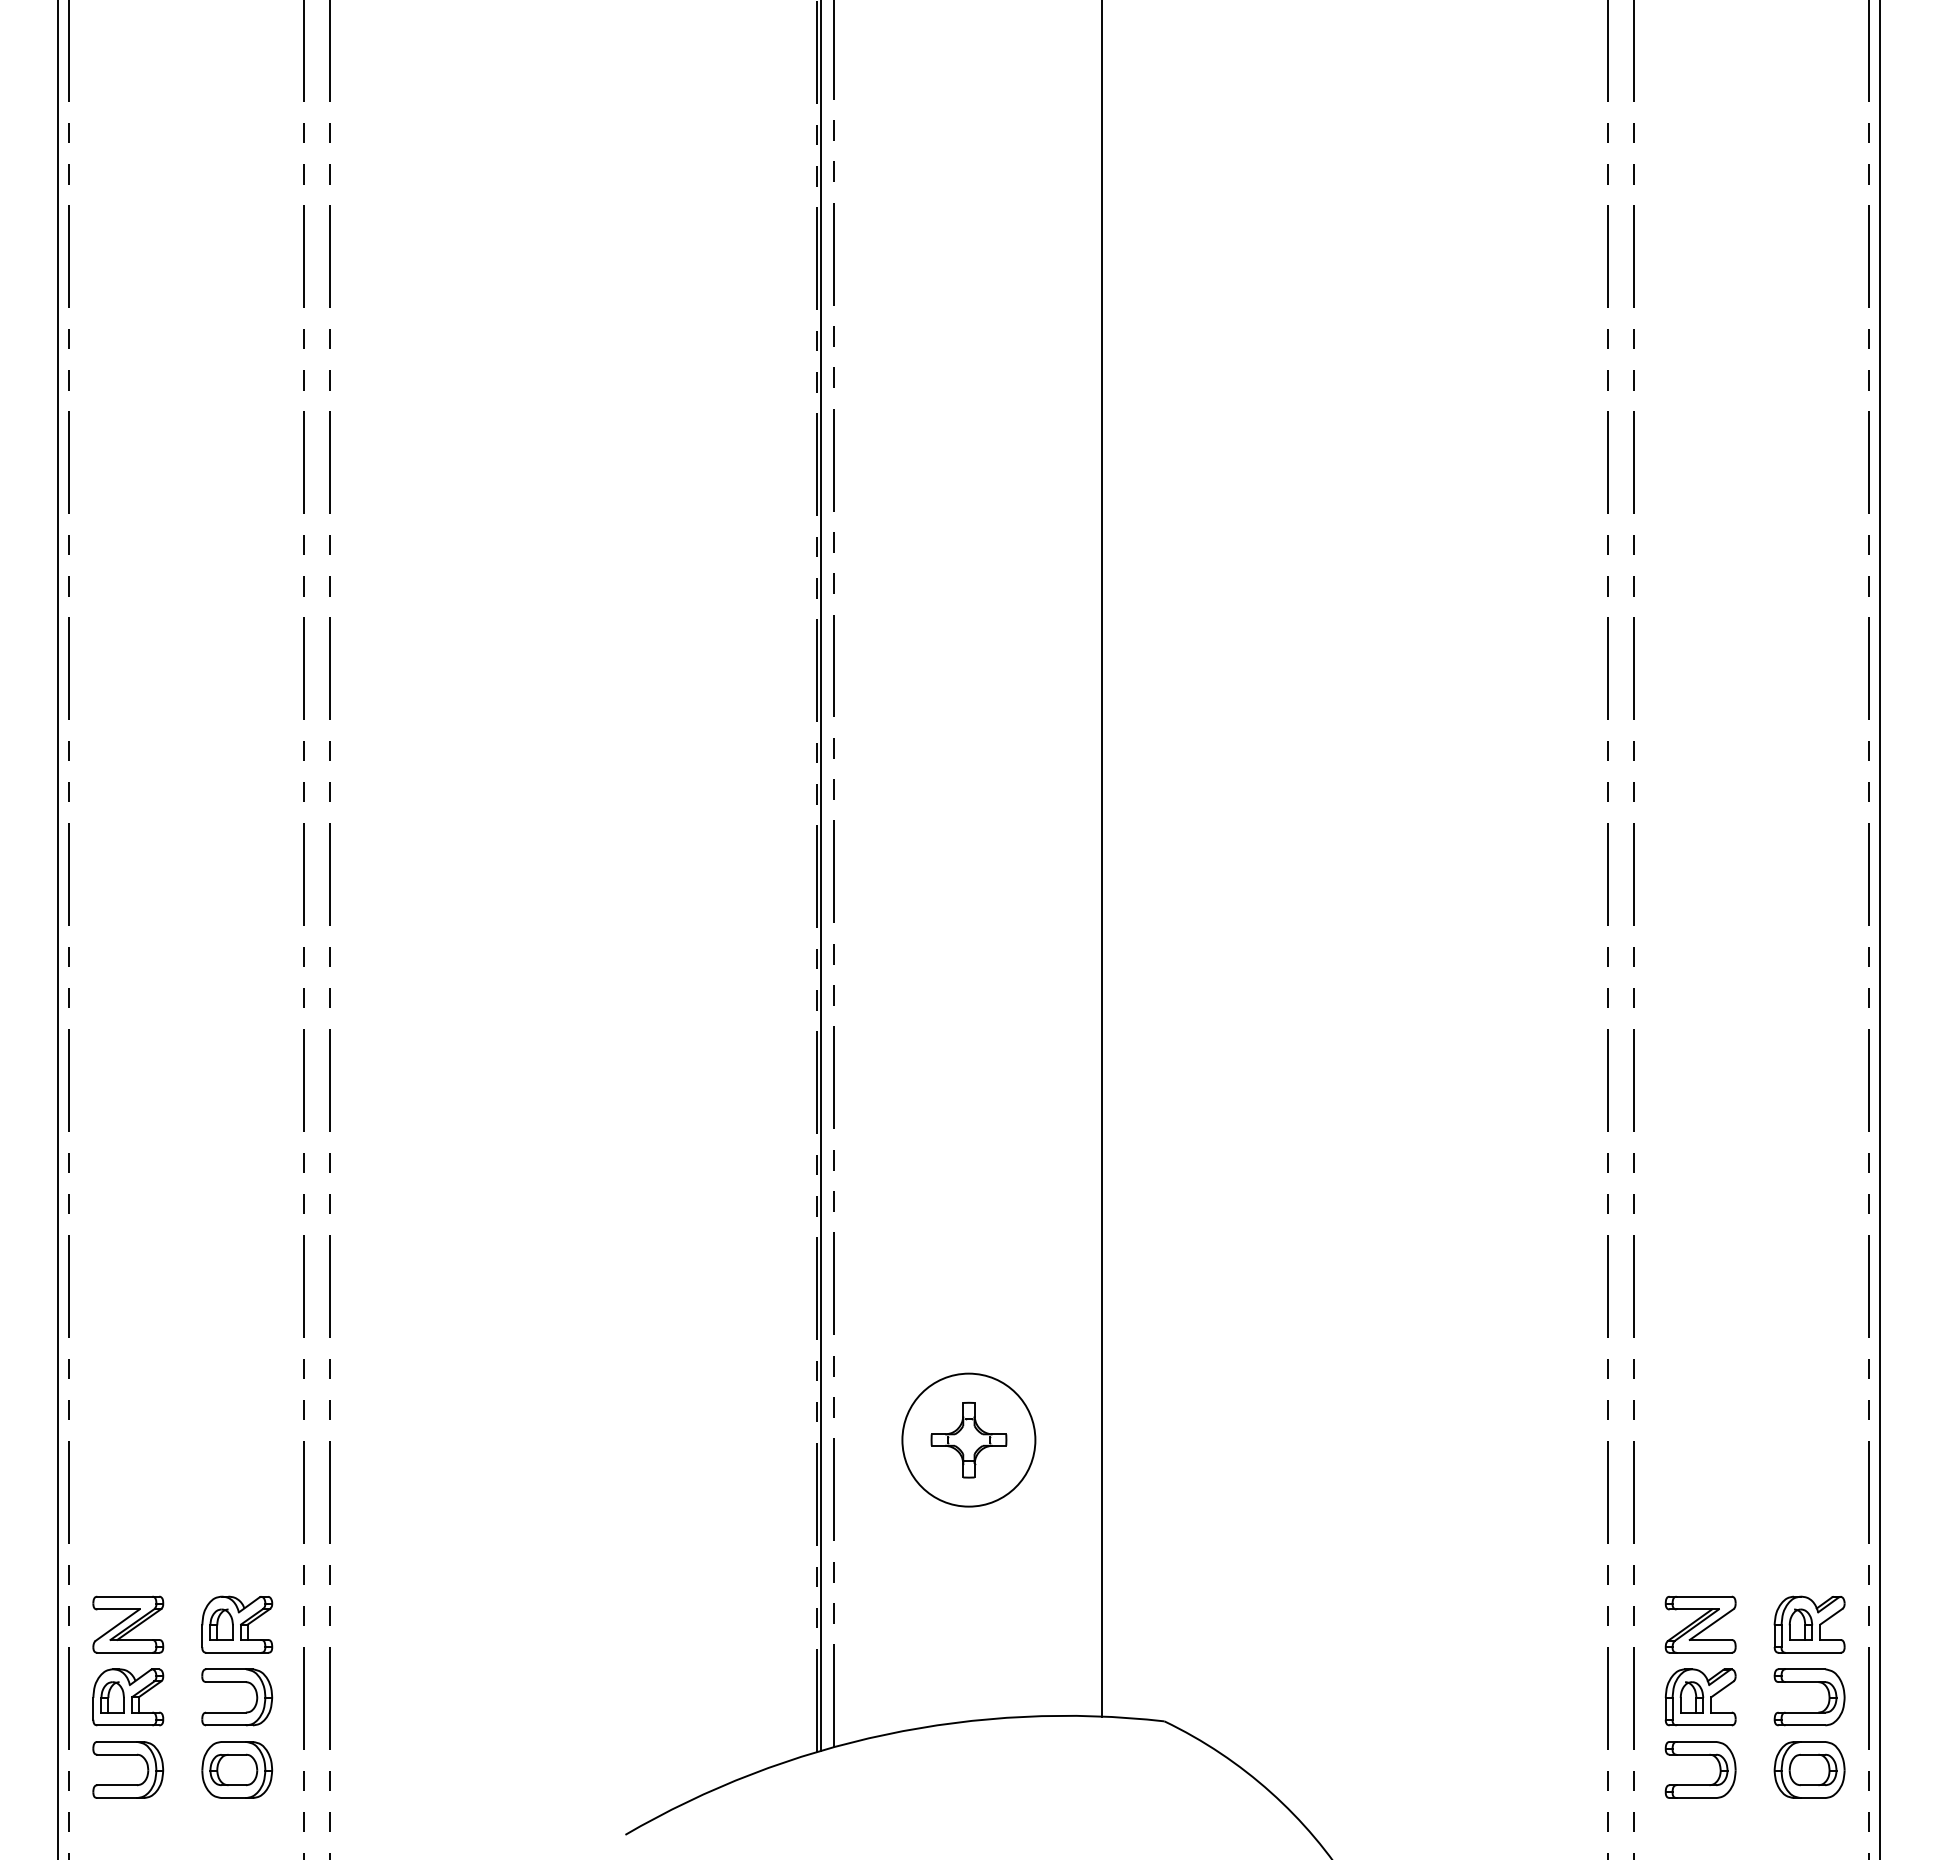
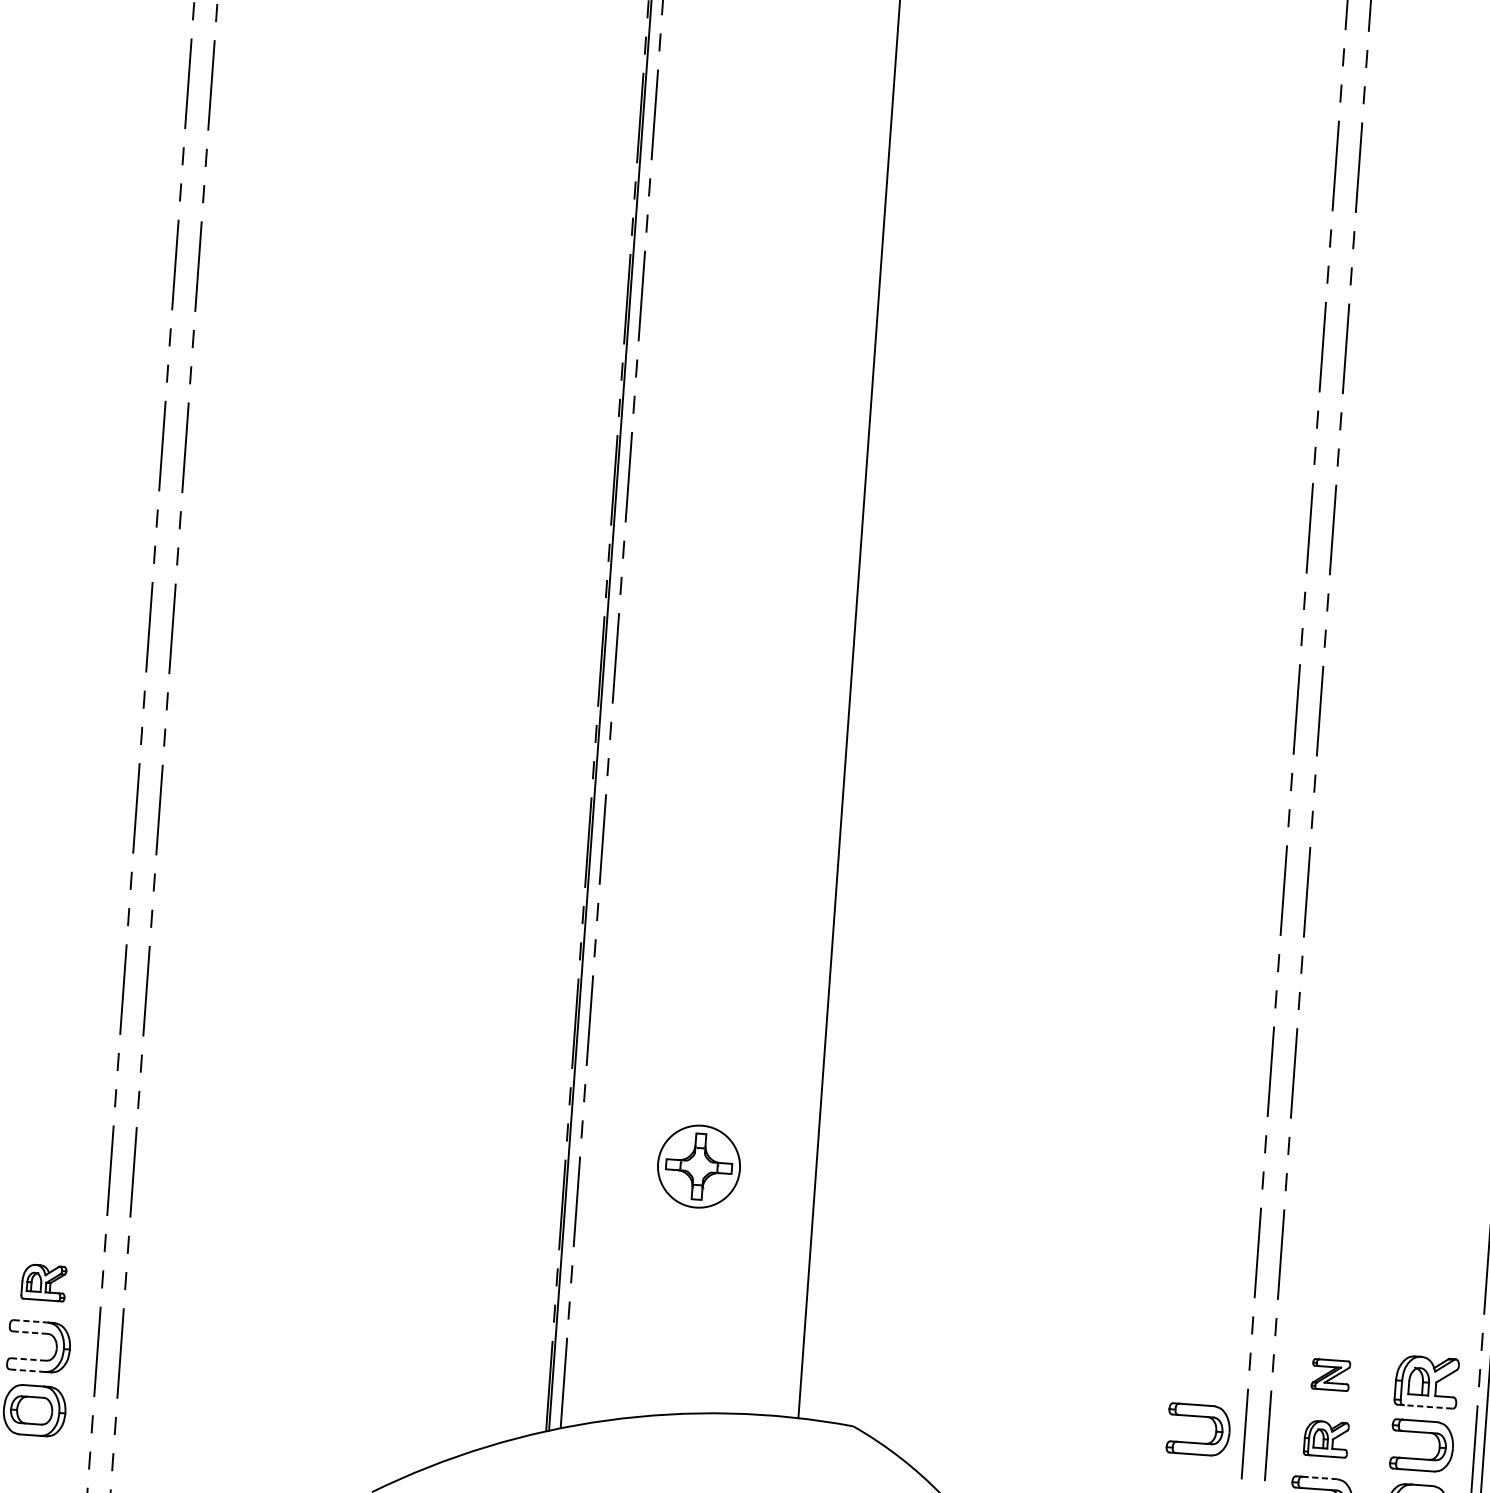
circle: (968, 1439) -> (698, 1166), size x0.7
part: (237, 1624) -> (44, 1282), size x0.7
part: (1700, 1624) -> (1330, 1374), size x0.6
line: (1813, 1652) -> (1428, 1406), solid -> dashed
line: (226, 1669) -> (31, 1321), solid -> dashed
line: (226, 1682) -> (30, 1333), solid -> dashed
part: (1555, 1682) -> (1199, 1416), added
part: (1700, 1697) -> (1326, 1439), size x0.7
line: (226, 1712) -> (28, 1359), solid -> dashed
line: (226, 1725) -> (28, 1370), solid -> dashed
line: (1696, 1741) -> (1319, 1477), solid -> dashed

